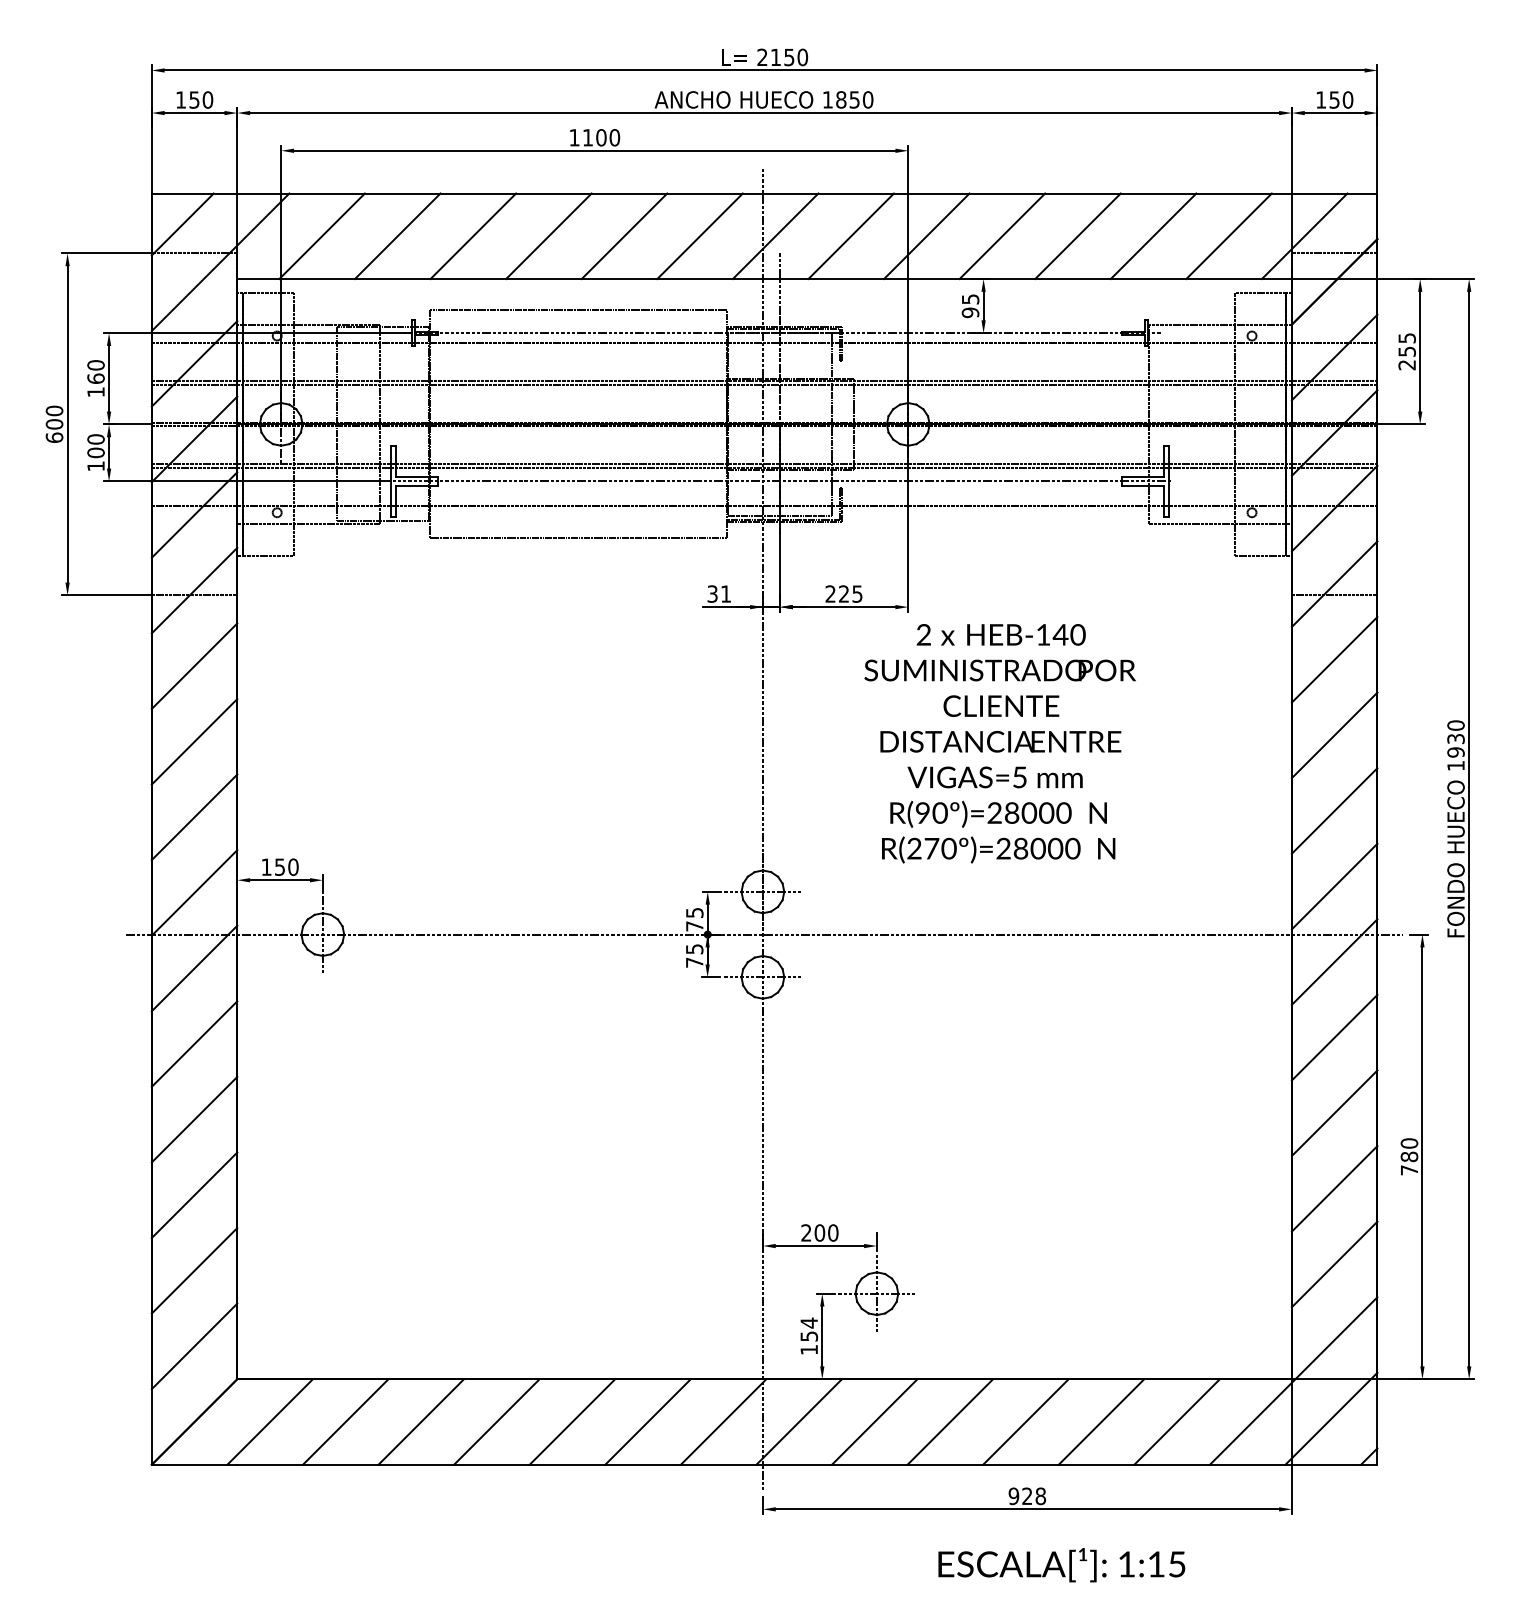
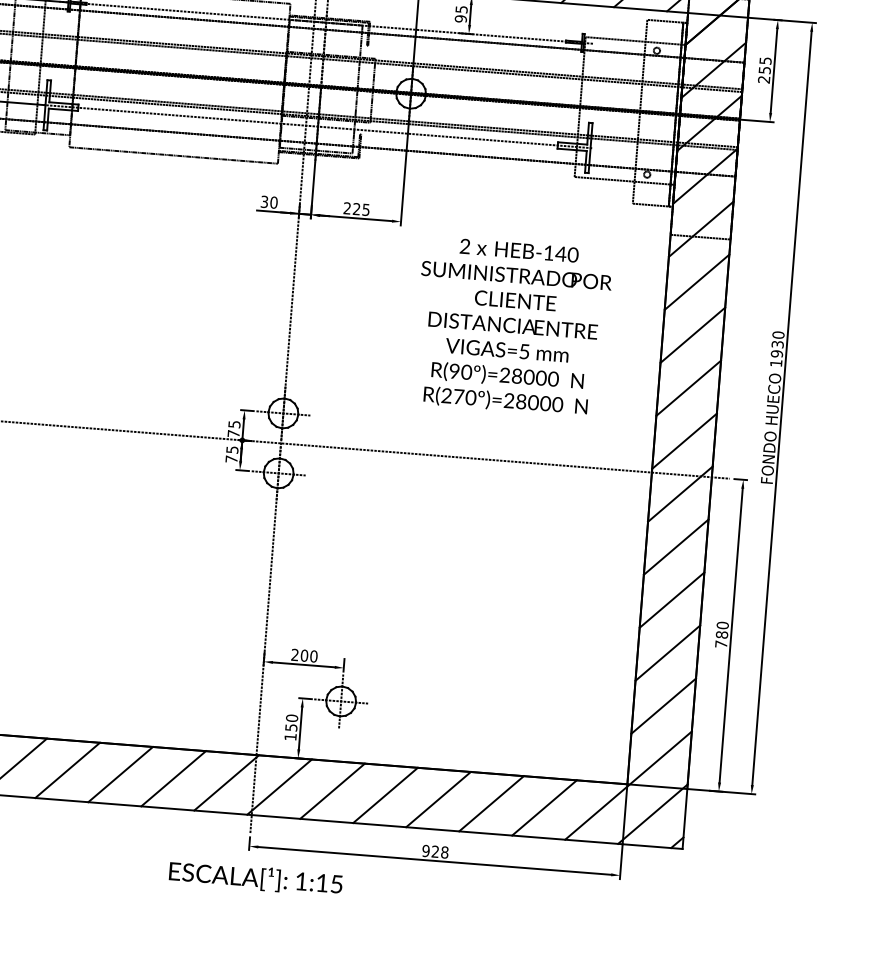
text: (725, 593) -> (273, 202), 31 -> 30
text: (999, 743) -> (512, 326), moved
text: (809, 1322) -> (292, 717), 154 -> 150
text: (1061, 1565) -> (255, 878), moved

